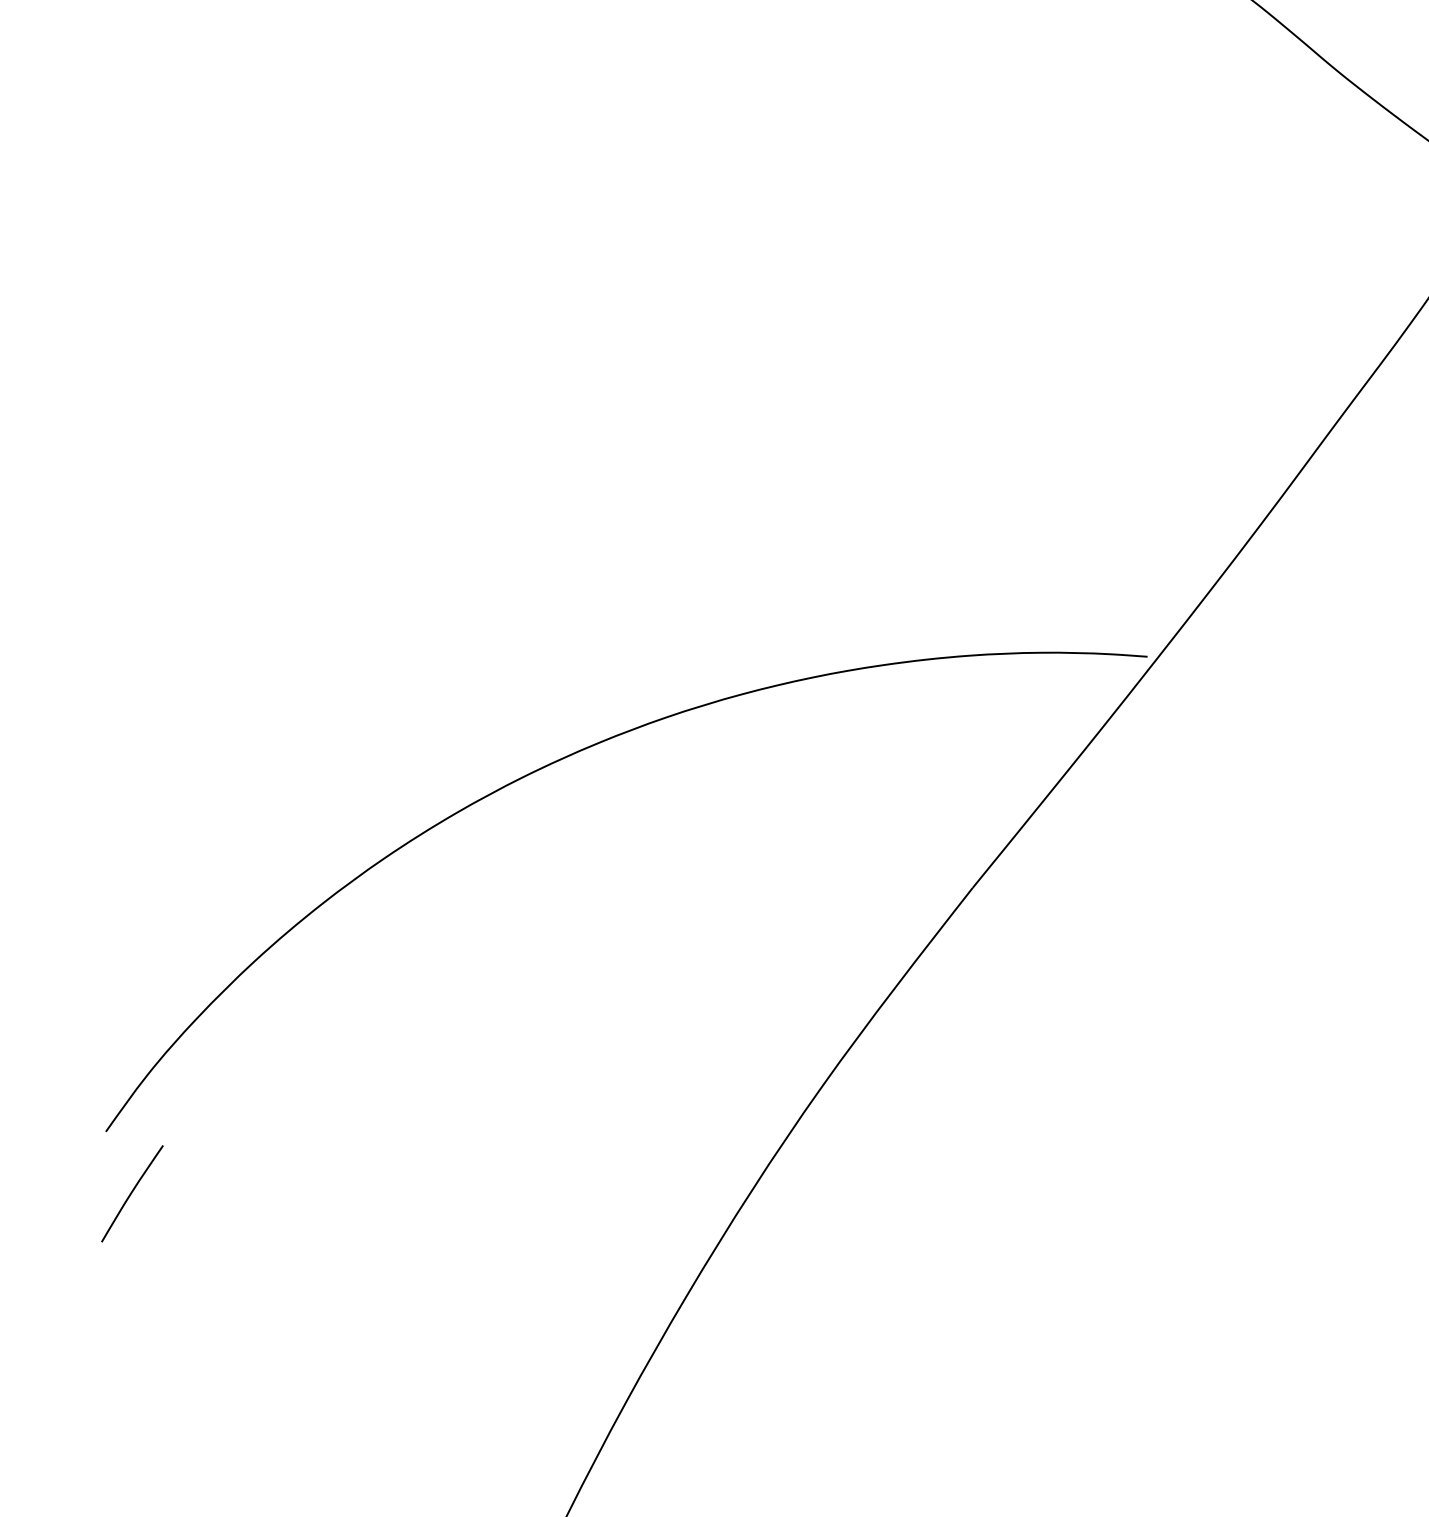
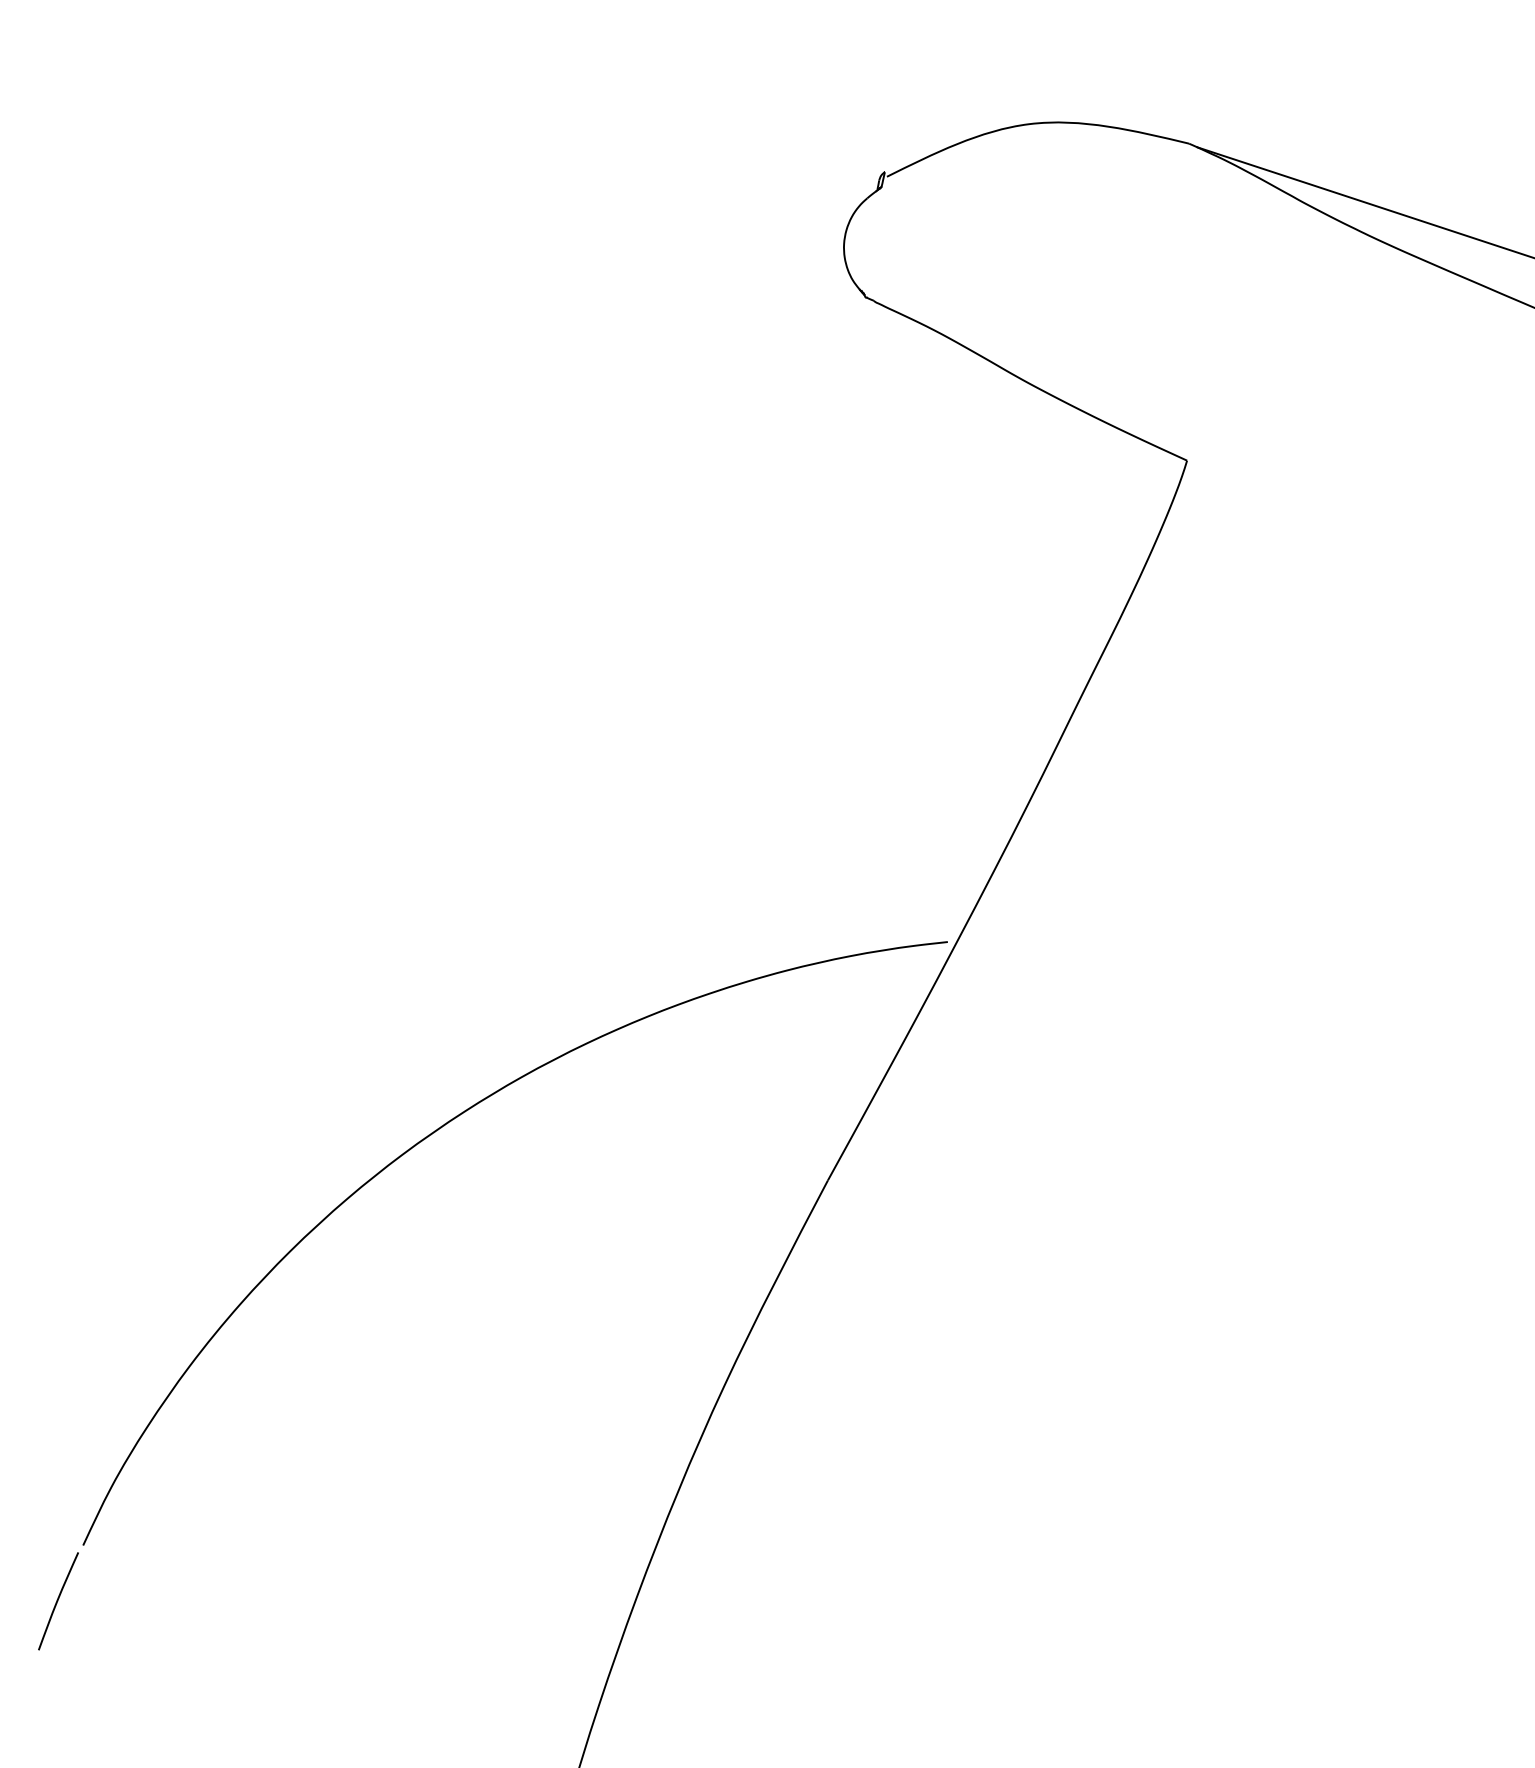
curve: (132, 1193) -> (58, 1601), moved

